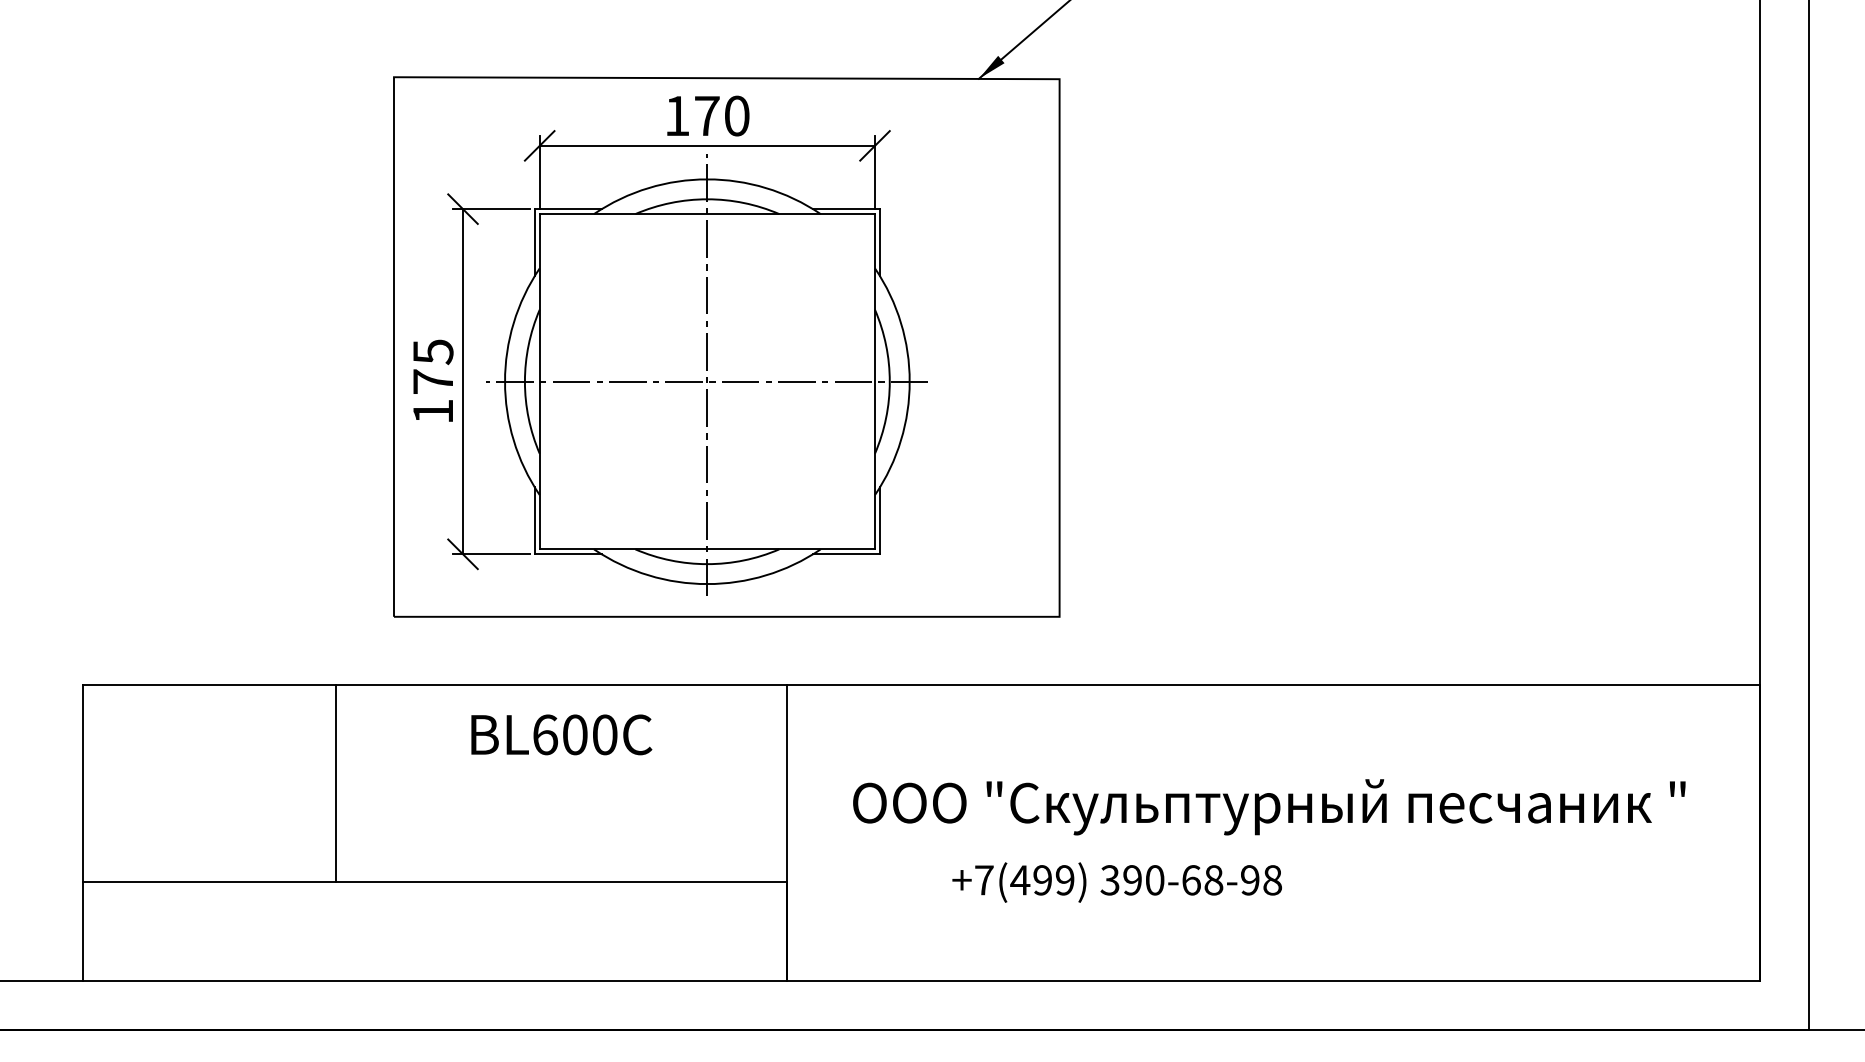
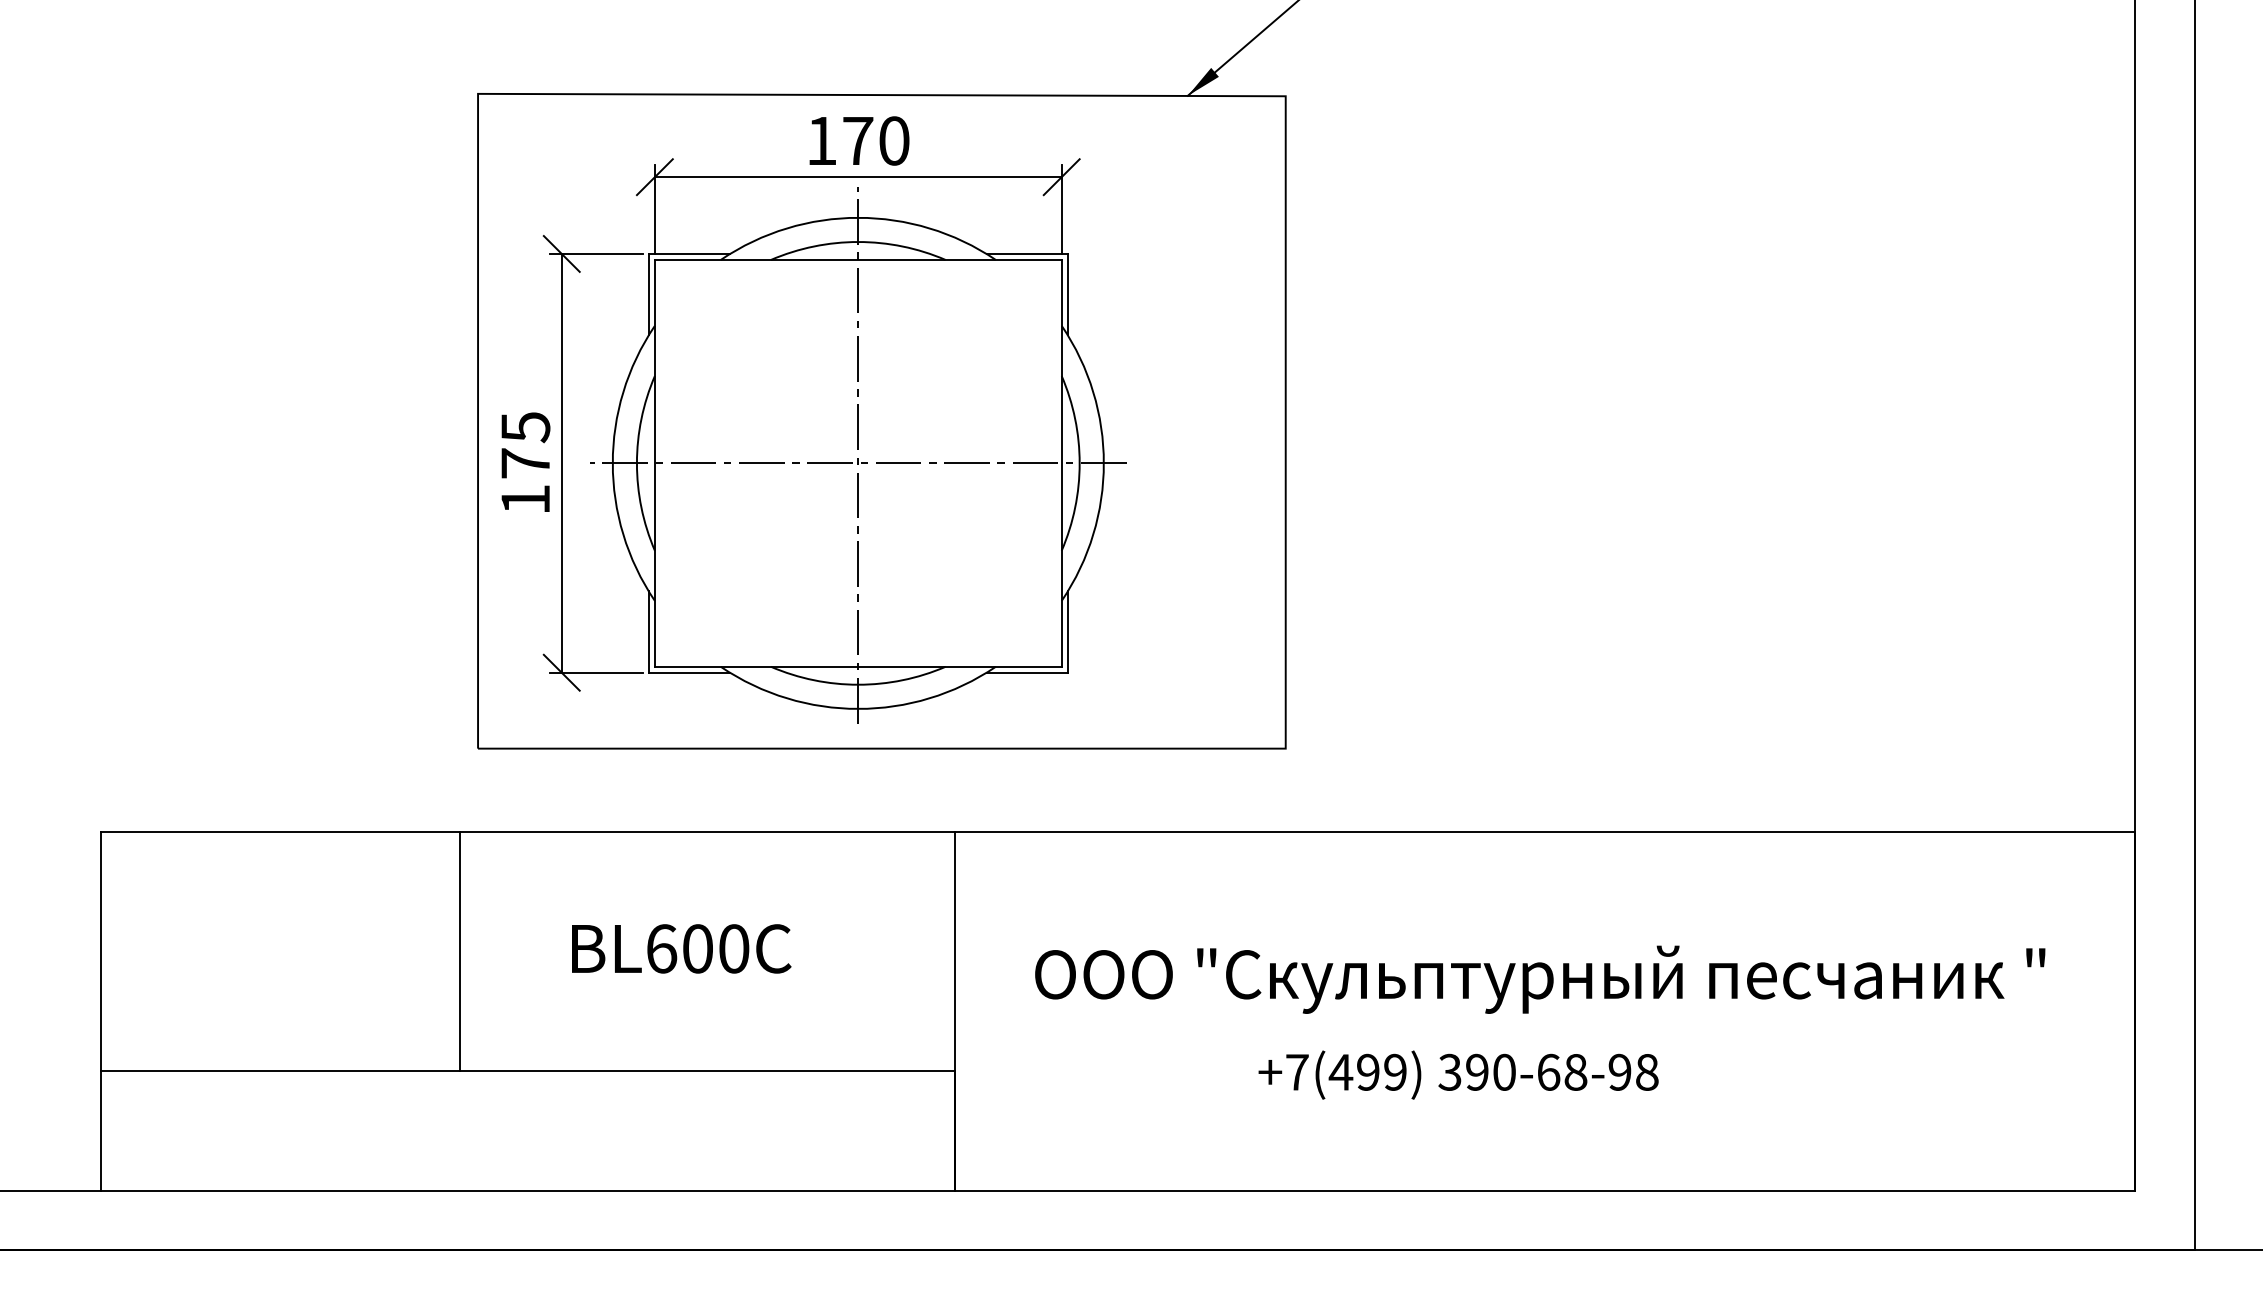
text: (561, 734) -> (681, 948), moved
line: (335, 783) -> (460, 950), moved
text: (1117, 882) -> (1458, 1074), moved

